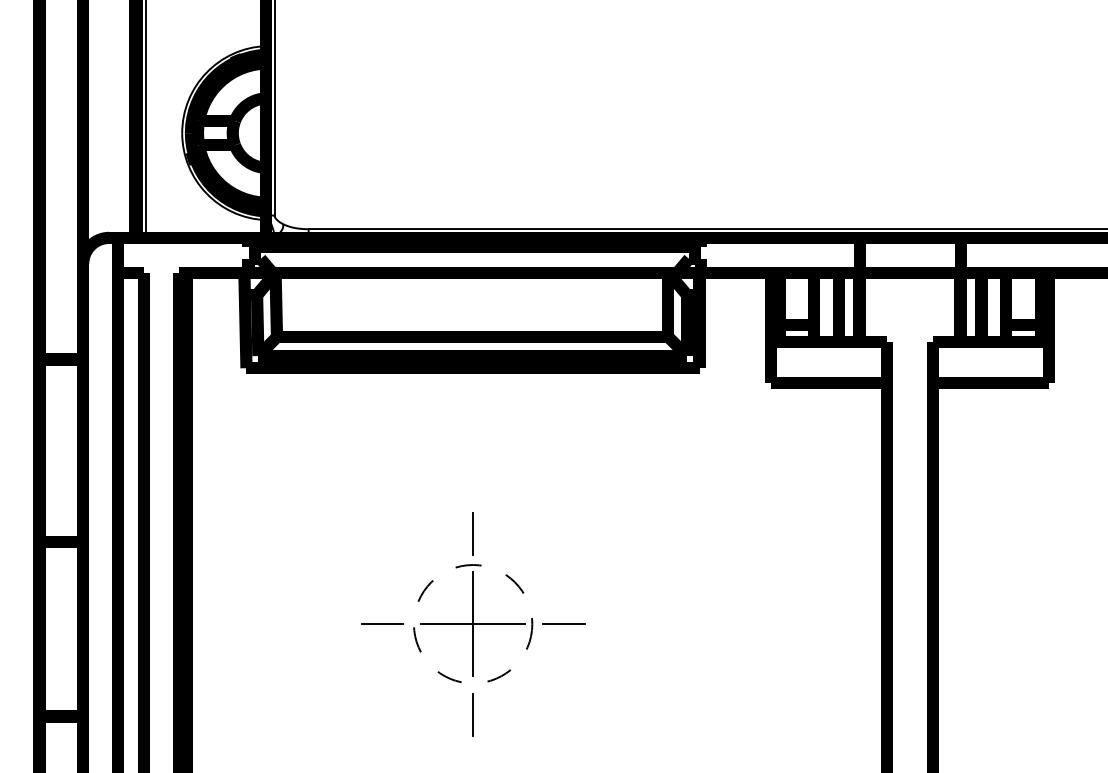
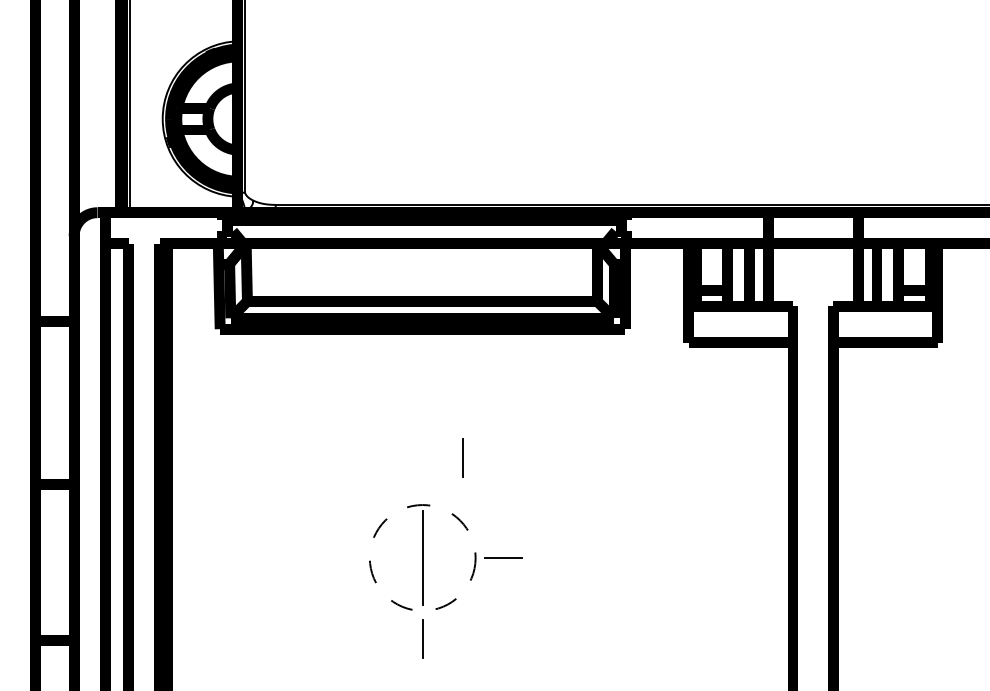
line: (472, 533) -> (462, 457), moved
line: (382, 623) -> (341, 557), removed
line: (472, 623) -> (422, 557), removed

